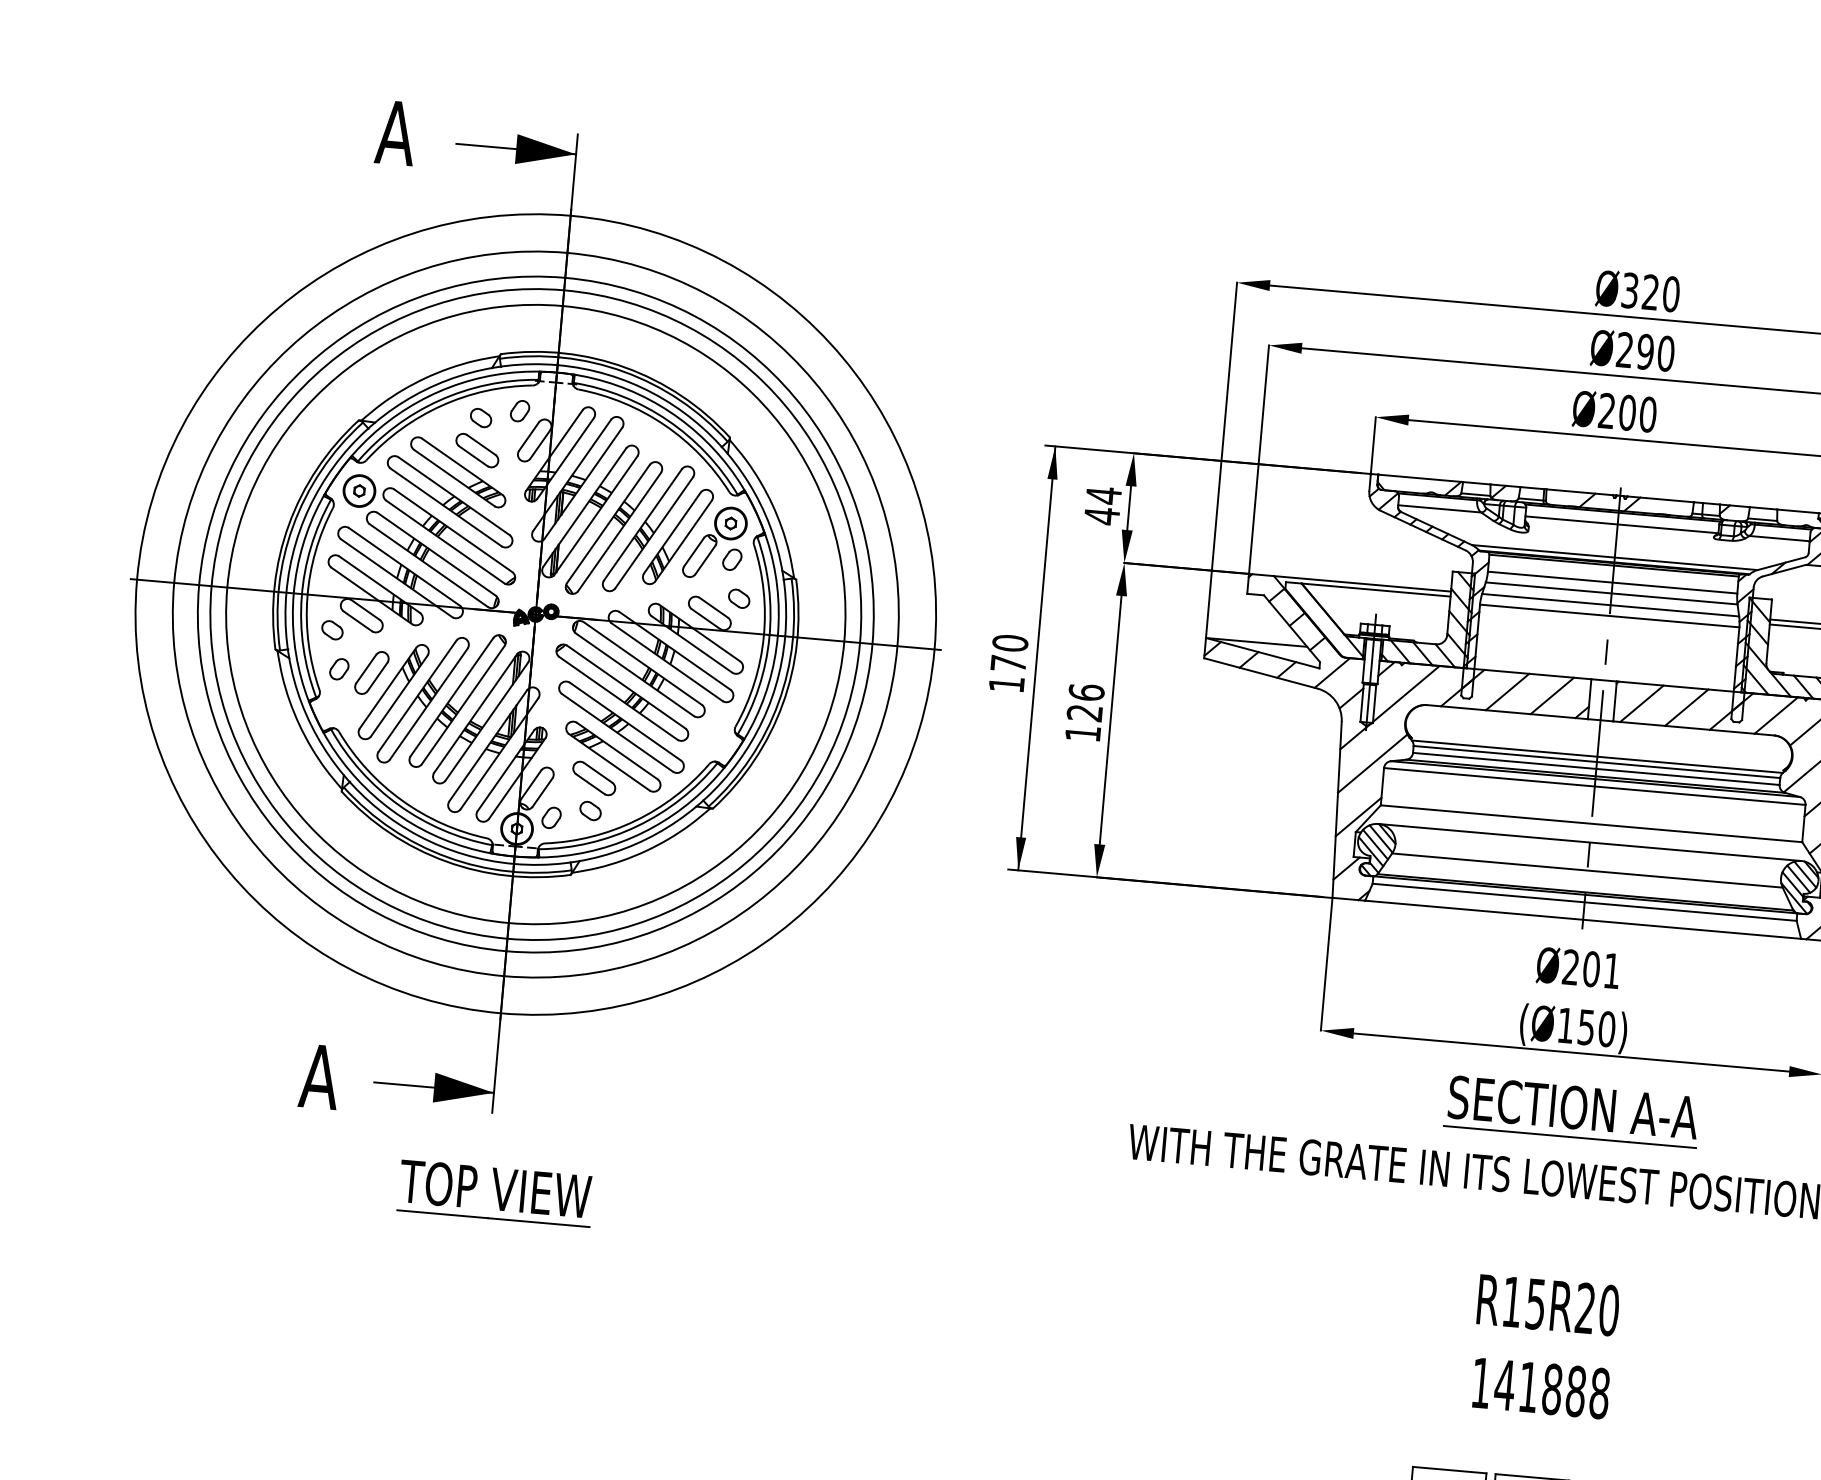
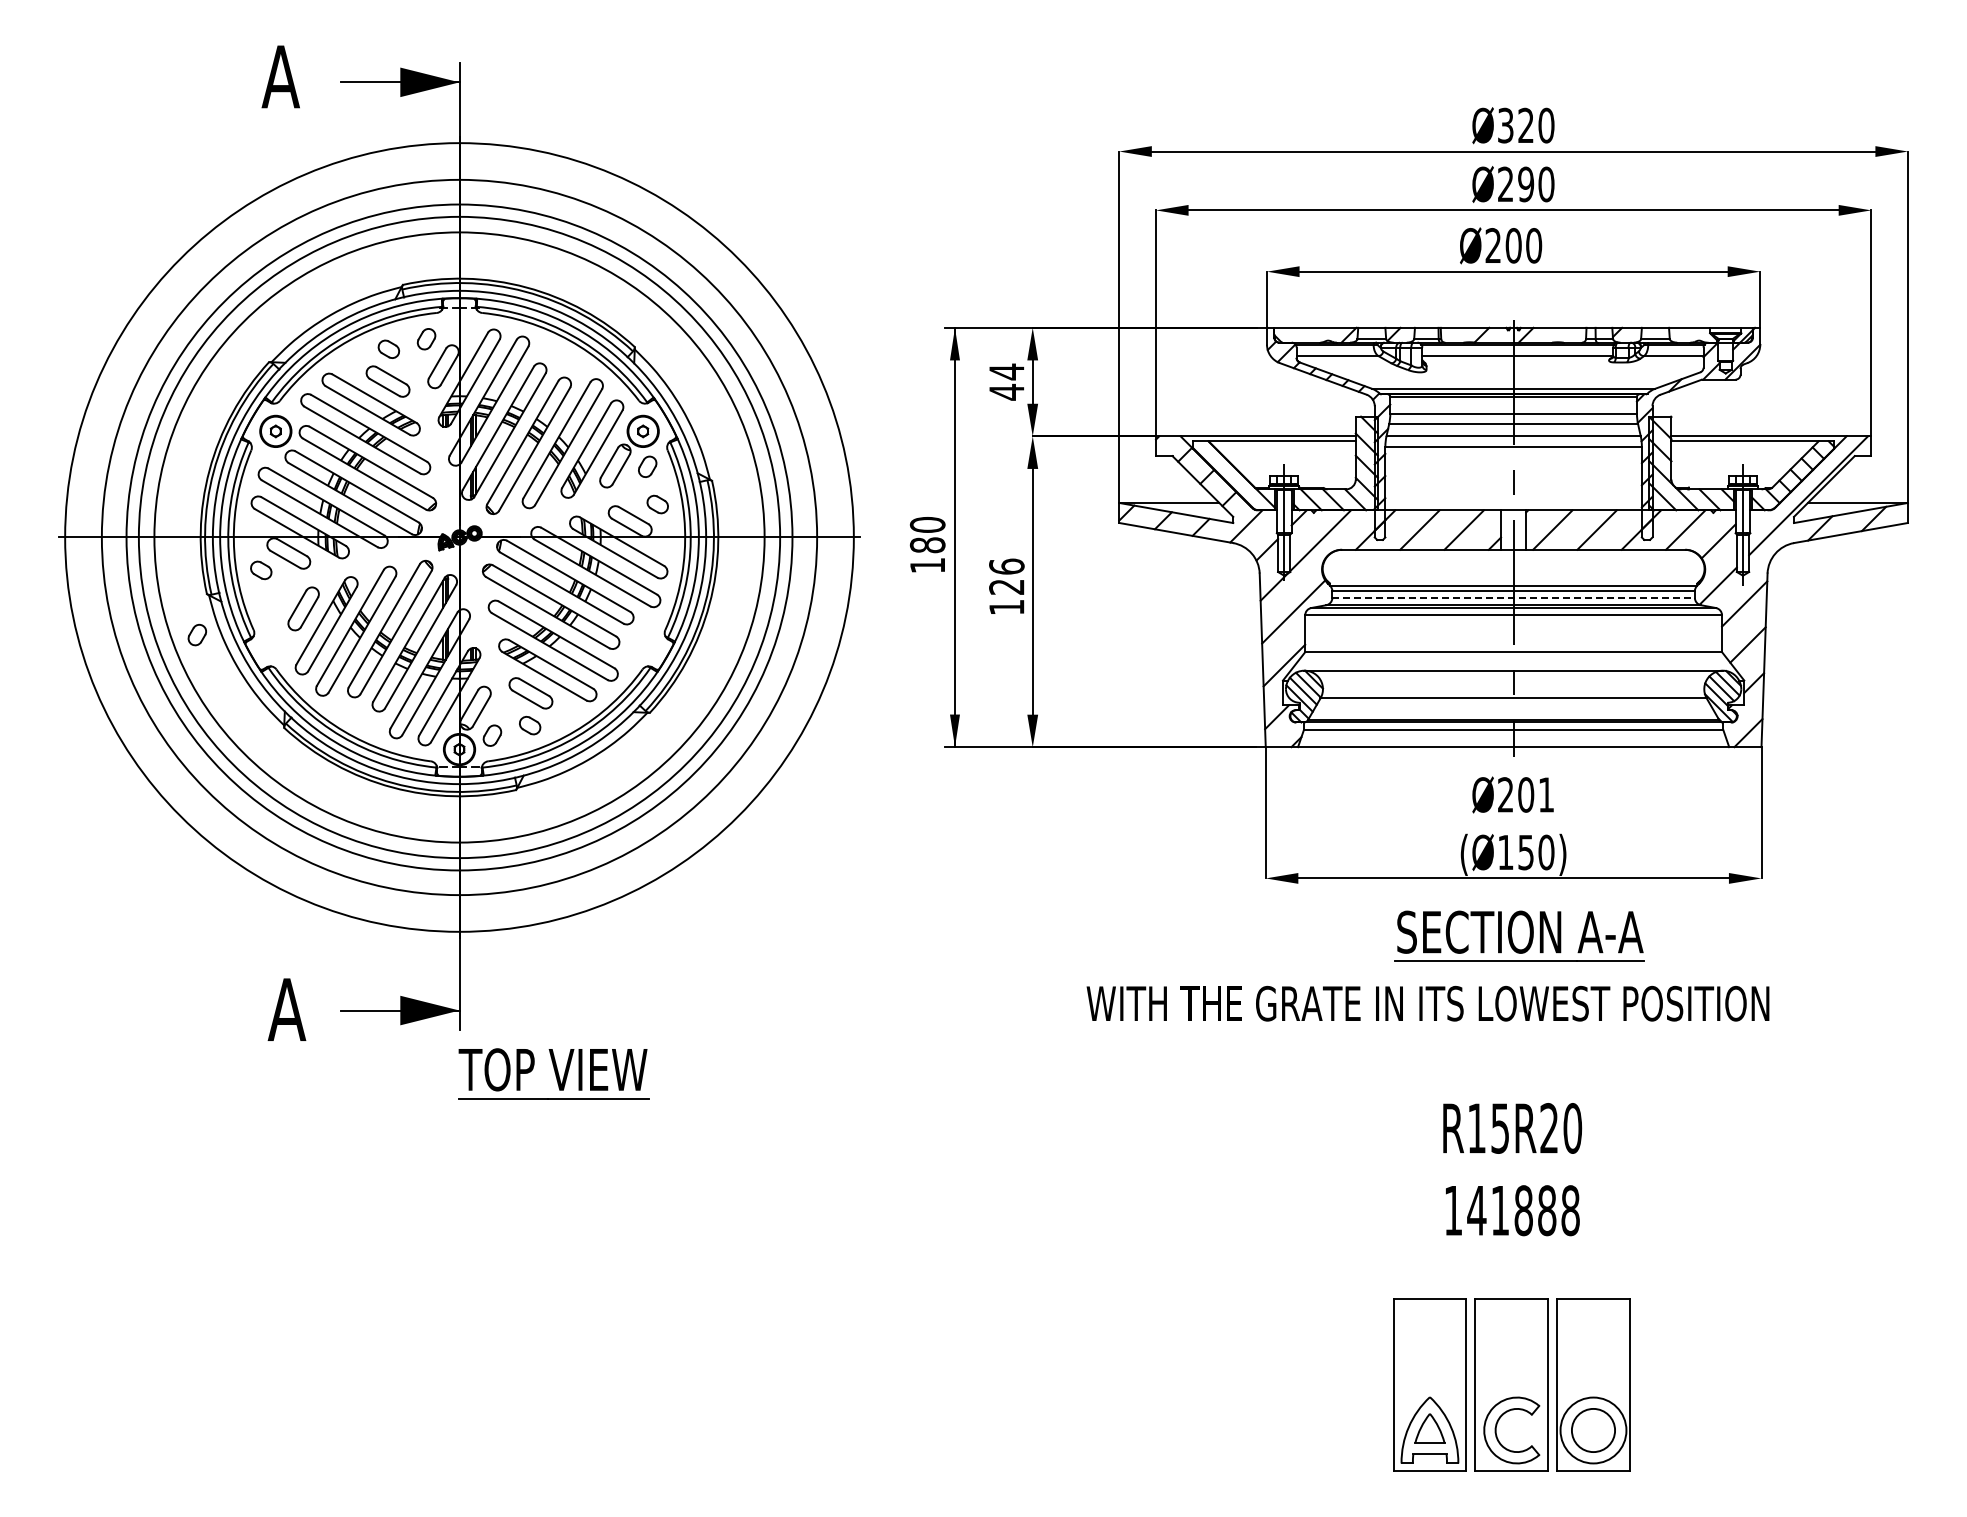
text: (1008, 664) -> (927, 545), 170 -> 180
part: (338, 668) -> (196, 634), moved
line: (1597, 768) -> (1514, 597), solid -> dashed
part: (495, 1192) -> (553, 1073), moved

